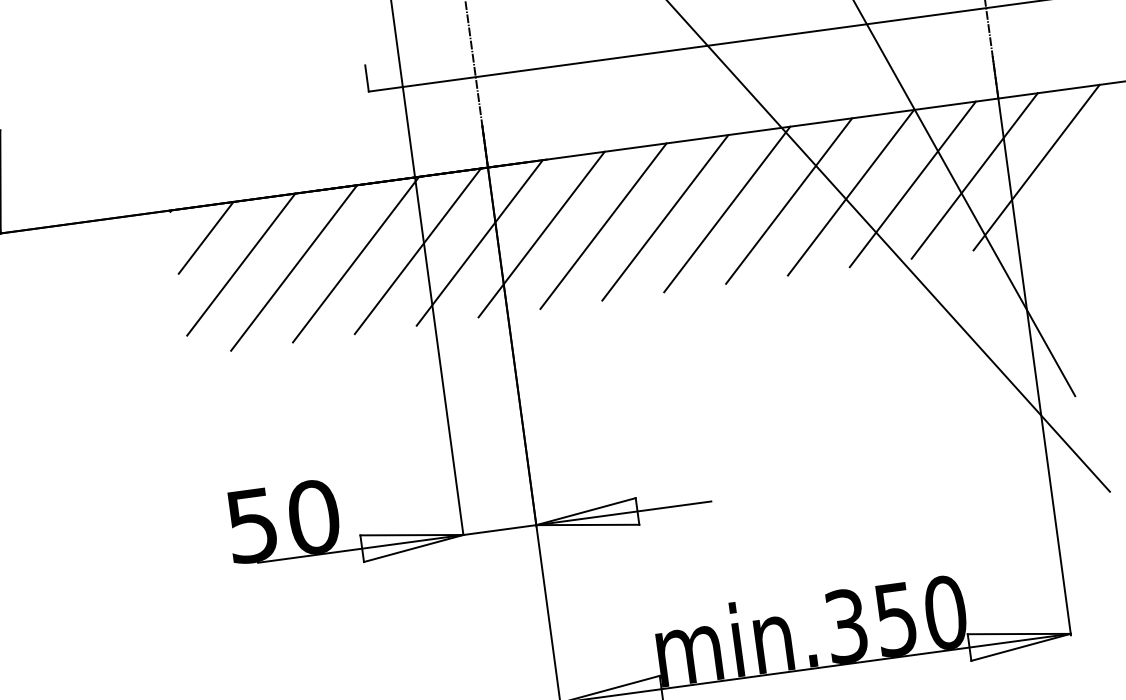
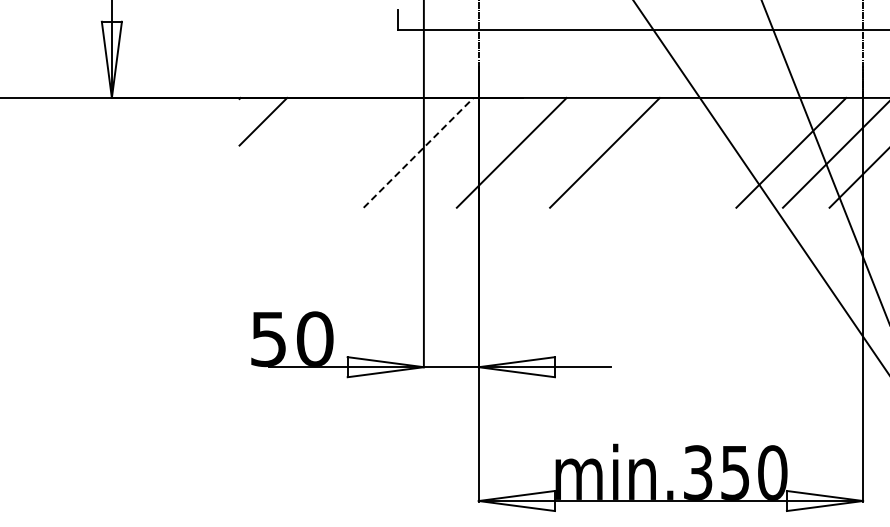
line: (850, 192) -> (744, 152), removed
line: (789, 200) -> (698, 152), removed
line: (727, 208) -> (651, 152), removed
line: (603, 225) -> (558, 152), removed
line: (480, 242) -> (465, 152), removed
line: (417, 250) -> (418, 152), solid -> dashed
line: (355, 259) -> (371, 152), removed
line: (240, 263) -> (286, 144), removed
line: (294, 267) -> (325, 152), removed

